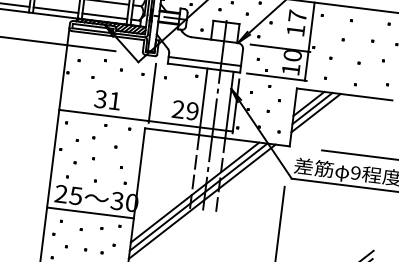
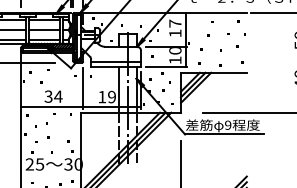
text: (115, 100) -> (58, 96), 31 -> 34
text: (178, 108) -> (102, 96), 29 -> 19
line: (90, 212) -> (51, 174), removed

